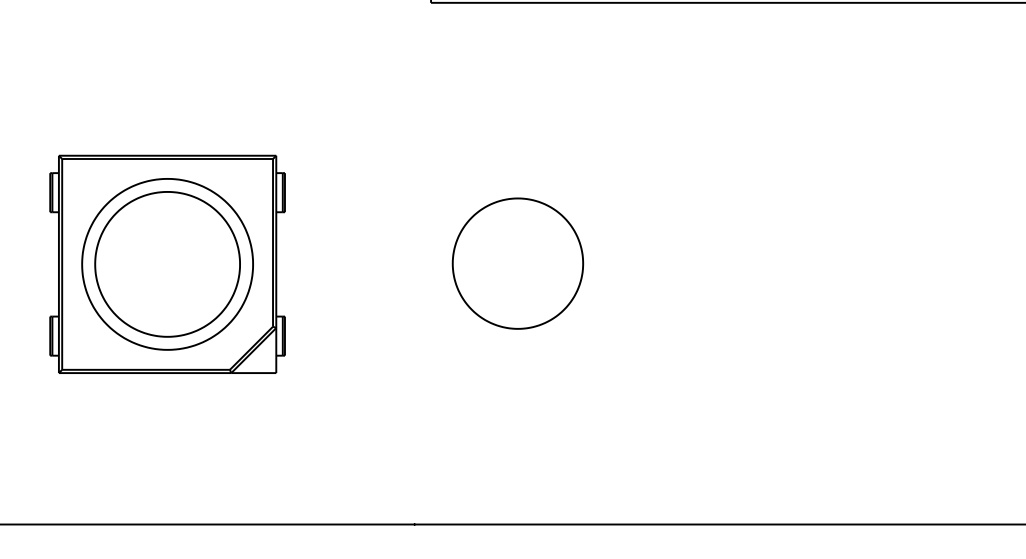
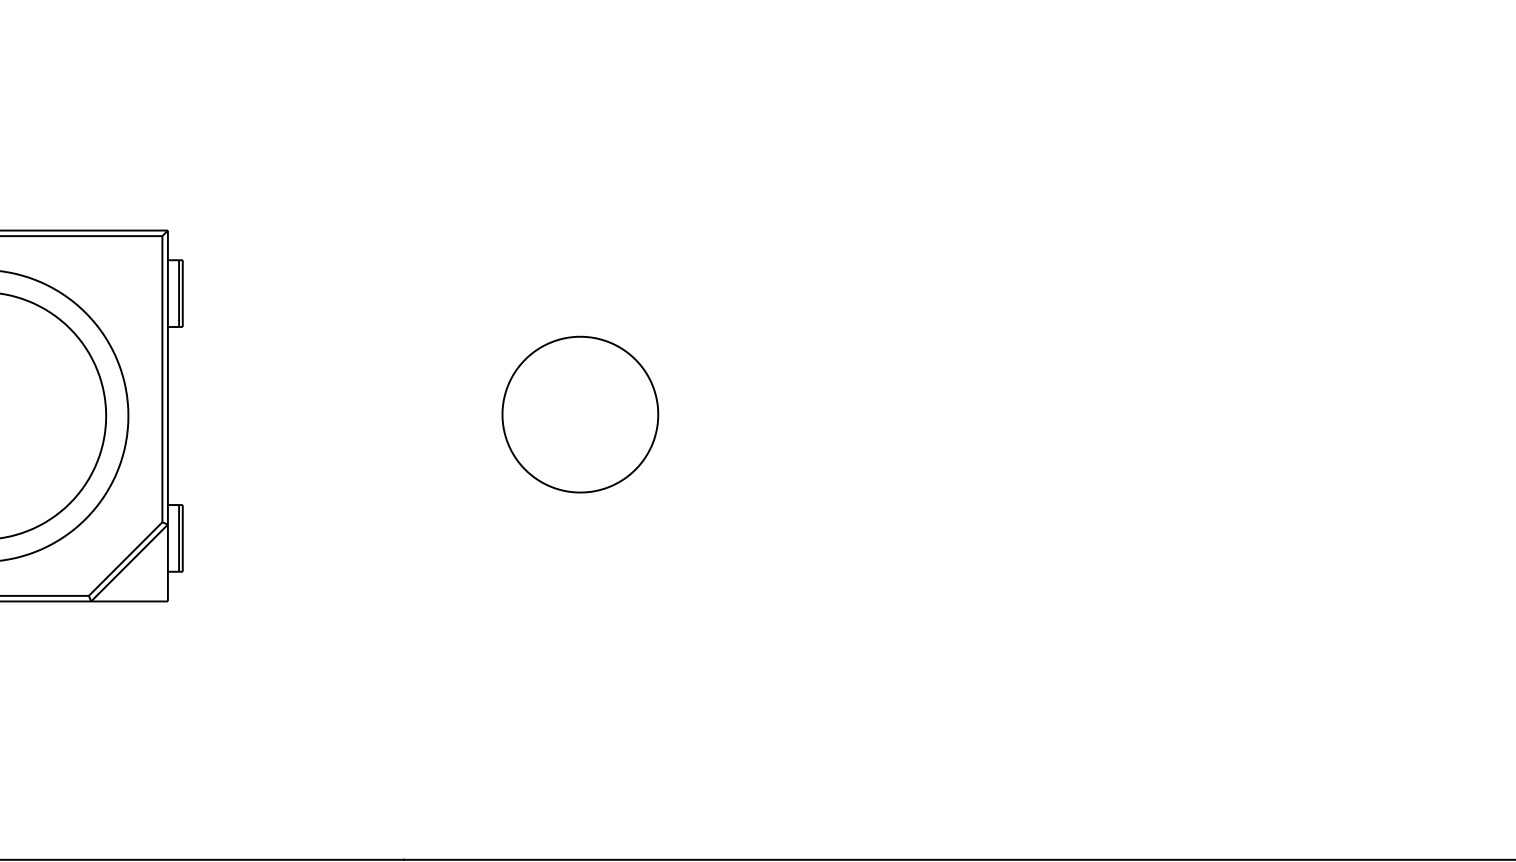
part: (517, 263) -> (579, 414), size x0.7

